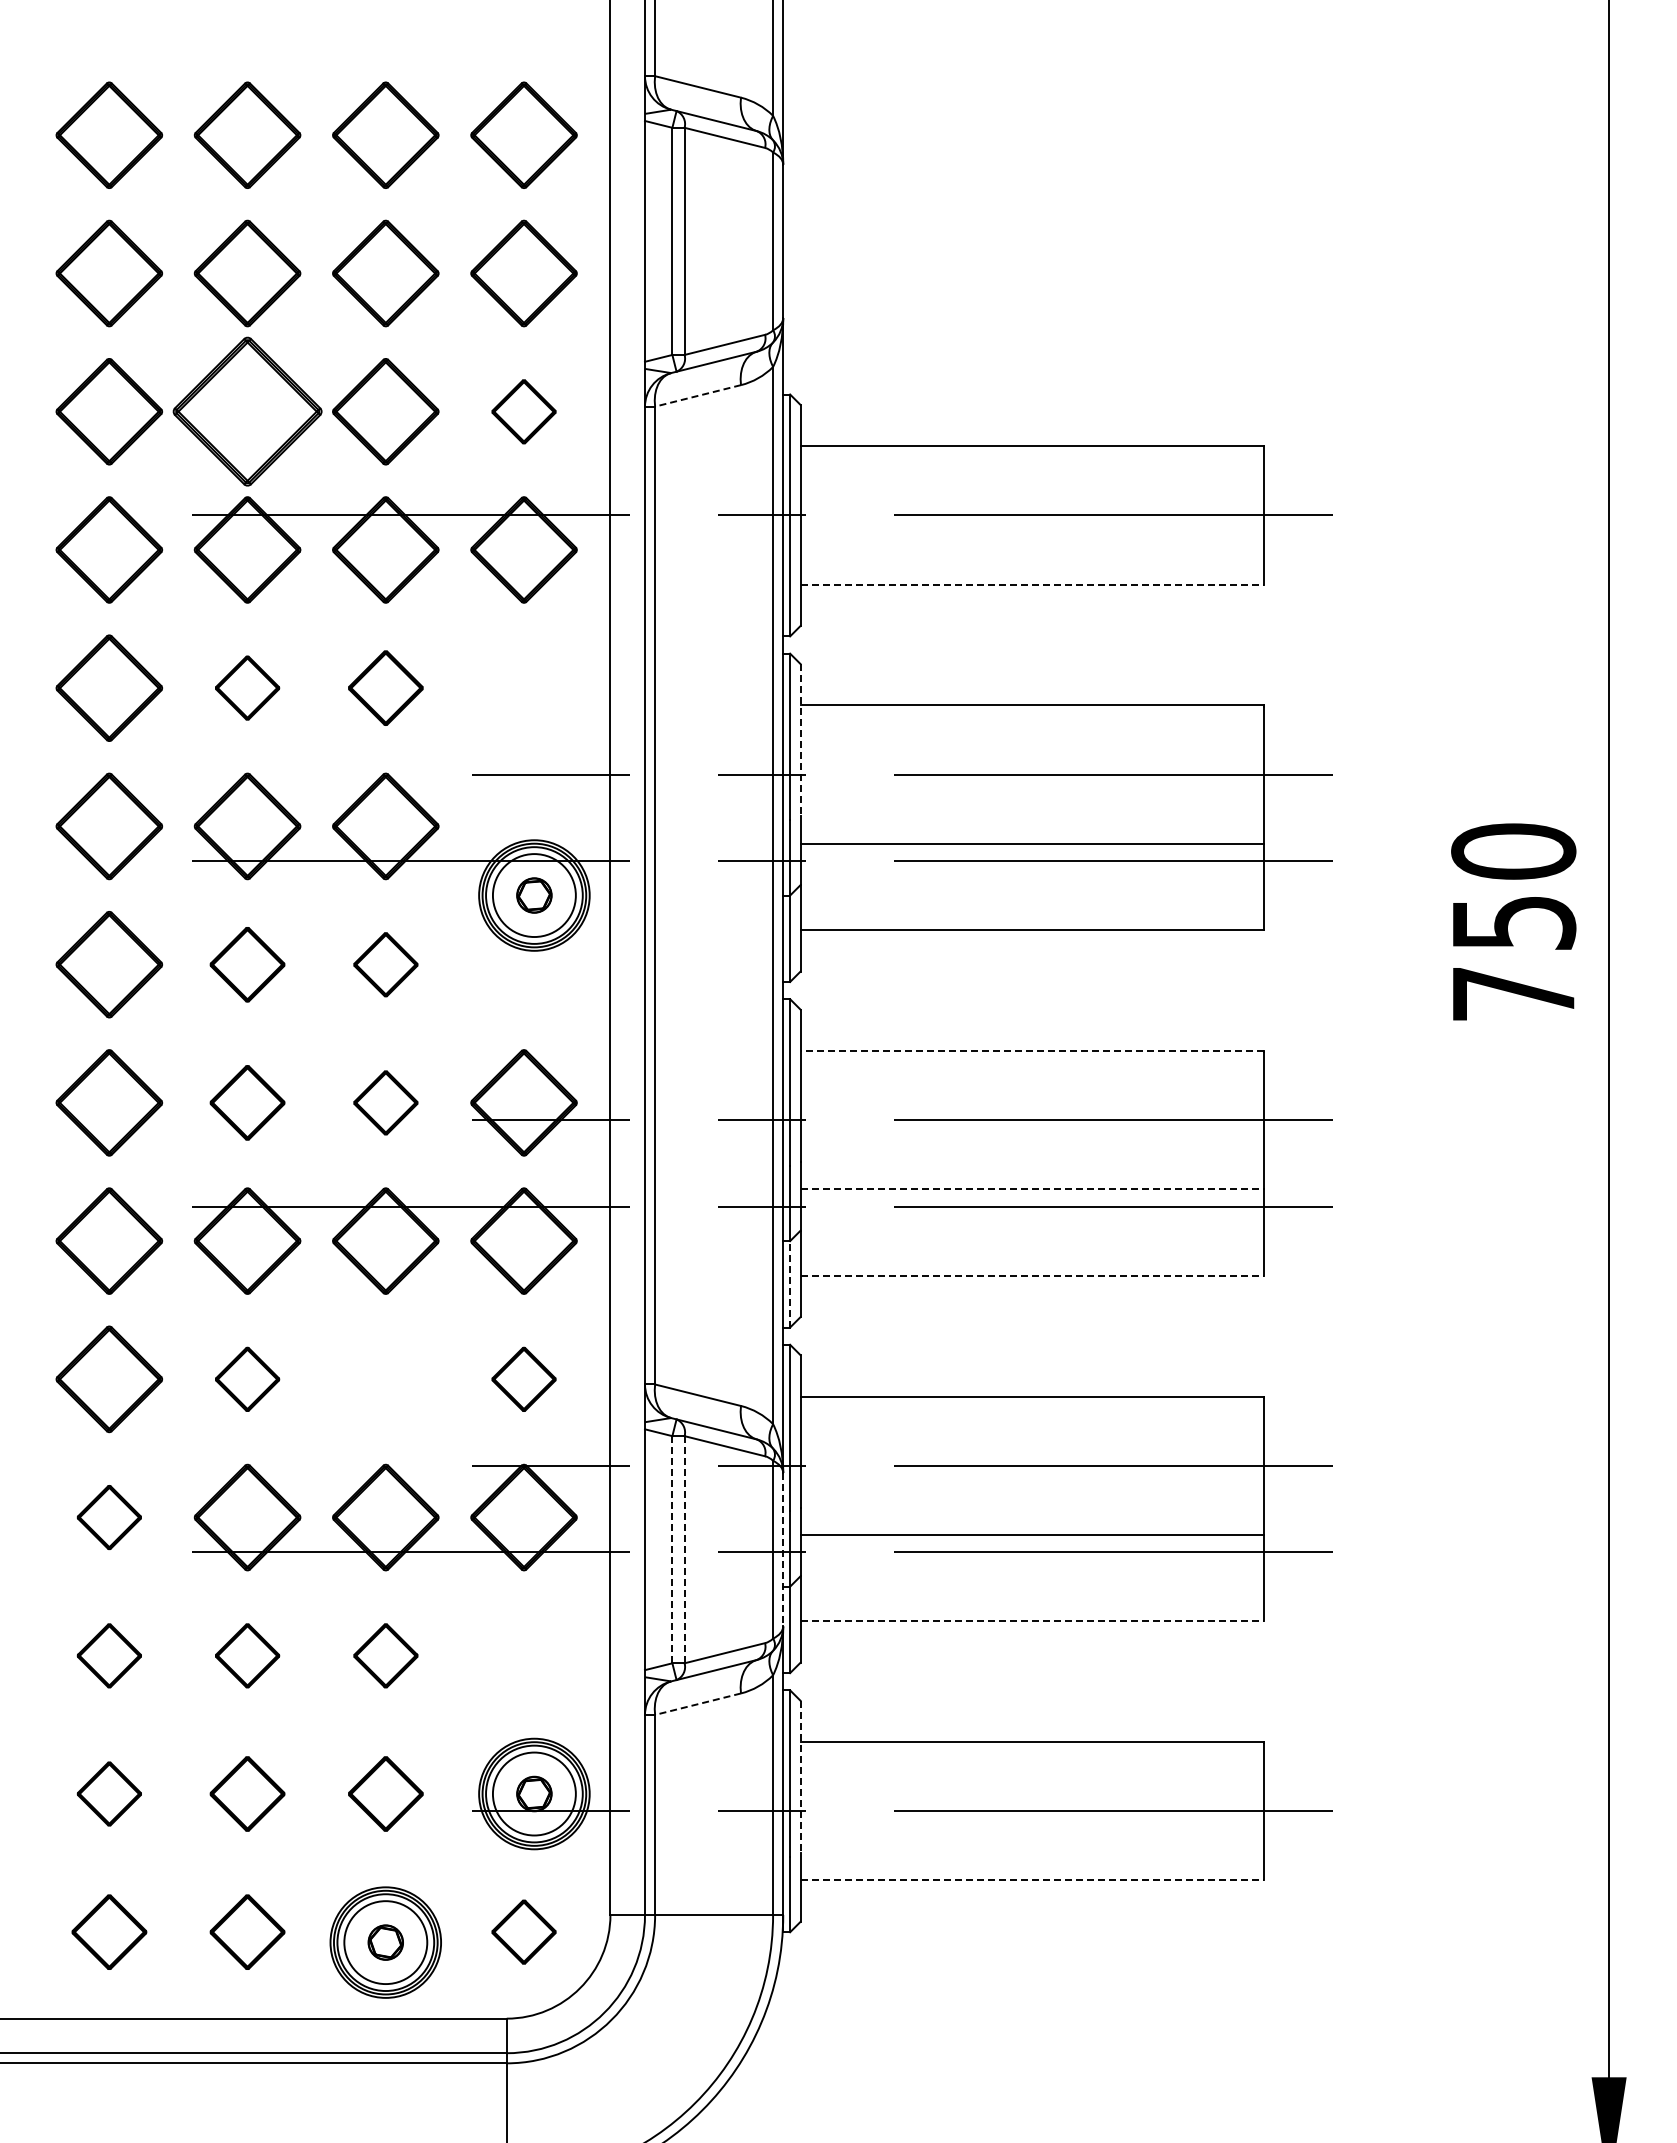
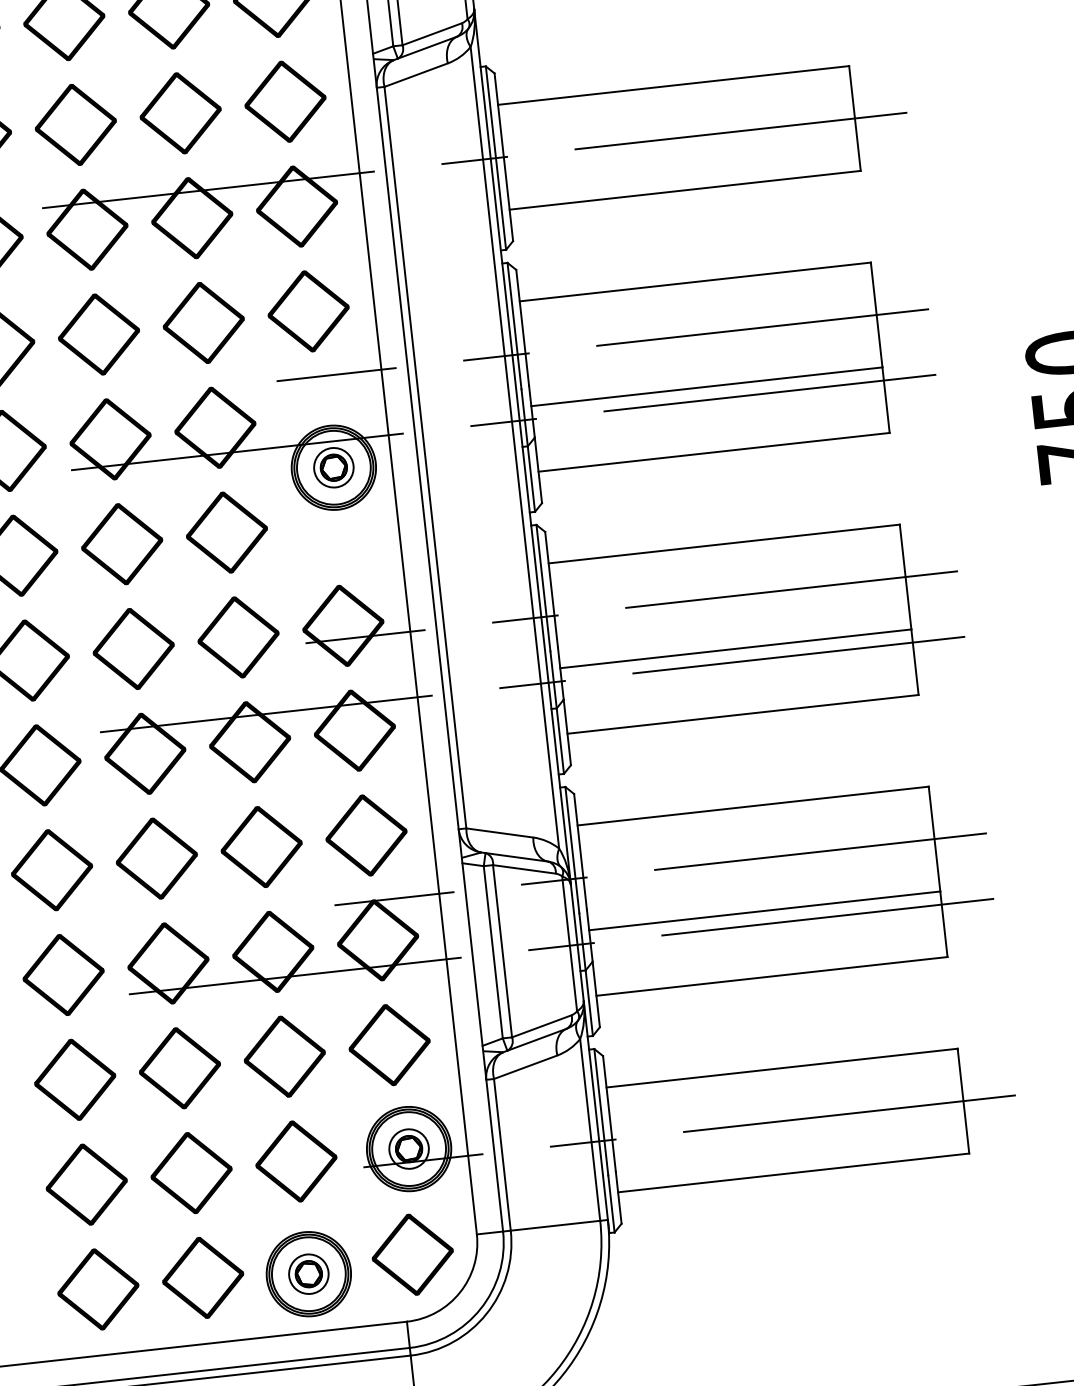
line: (697, 396) -> (415, 75), dashed -> solid
part: (247, 411) -> (75, 124), size x0.71
part: (523, 411) -> (285, 101), size x1.67
line: (1032, 584) -> (685, 190), dashed -> solid
part: (247, 687) -> (98, 334), size x1.67
part: (385, 687) -> (203, 322), size x1.43
part: (523, 687) -> (308, 310), added
line: (800, 740) -> (522, 327), dashed -> solid
circle: (534, 895) -> (333, 467), size x0.62
part: (247, 964) -> (122, 544), size x1.43
part: (385, 964) -> (226, 532), size x1.67
line: (1032, 1051) -> (724, 544), dashed -> solid
part: (247, 1102) -> (133, 648), size x1.43
part: (385, 1102) -> (238, 637), size x1.67
line: (1032, 1189) -> (736, 648), dashed -> solid
line: (1032, 1275) -> (743, 714), dashed -> solid
line: (790, 1283) -> (560, 740), dashed -> solid
part: (247, 1379) -> (156, 858), size x1.67
part: (385, 1379) -> (261, 847), added
part: (523, 1379) -> (366, 835), size x1.67
part: (109, 1517) -> (63, 974), size x1.67
line: (672, 1549) -> (493, 952), dashed -> solid
line: (684, 1549) -> (502, 951), dashed -> solid
line: (783, 1549) -> (577, 942), dashed -> solid
line: (1032, 1621) -> (772, 976), dashed -> solid
part: (109, 1655) -> (75, 1079), size x1.67
part: (247, 1655) -> (179, 1068), size x1.67
part: (385, 1655) -> (284, 1056), size x1.67
part: (523, 1655) -> (389, 1044), added
line: (697, 1704) -> (525, 1067), dashed -> solid
line: (800, 1777) -> (609, 1114), dashed -> solid
part: (109, 1793) -> (86, 1184), size x1.67
part: (247, 1793) -> (191, 1172), size x1.43
part: (385, 1793) -> (296, 1161), size x1.43
circle: (534, 1793) -> (409, 1148), size x0.62
line: (1032, 1880) -> (794, 1172), dashed -> solid
part: (109, 1931) -> (98, 1288), size x1.43
part: (247, 1931) -> (203, 1277), size x1.43
part: (523, 1931) -> (412, 1254), size x1.67
circle: (385, 1942) -> (308, 1274), size x0.62

